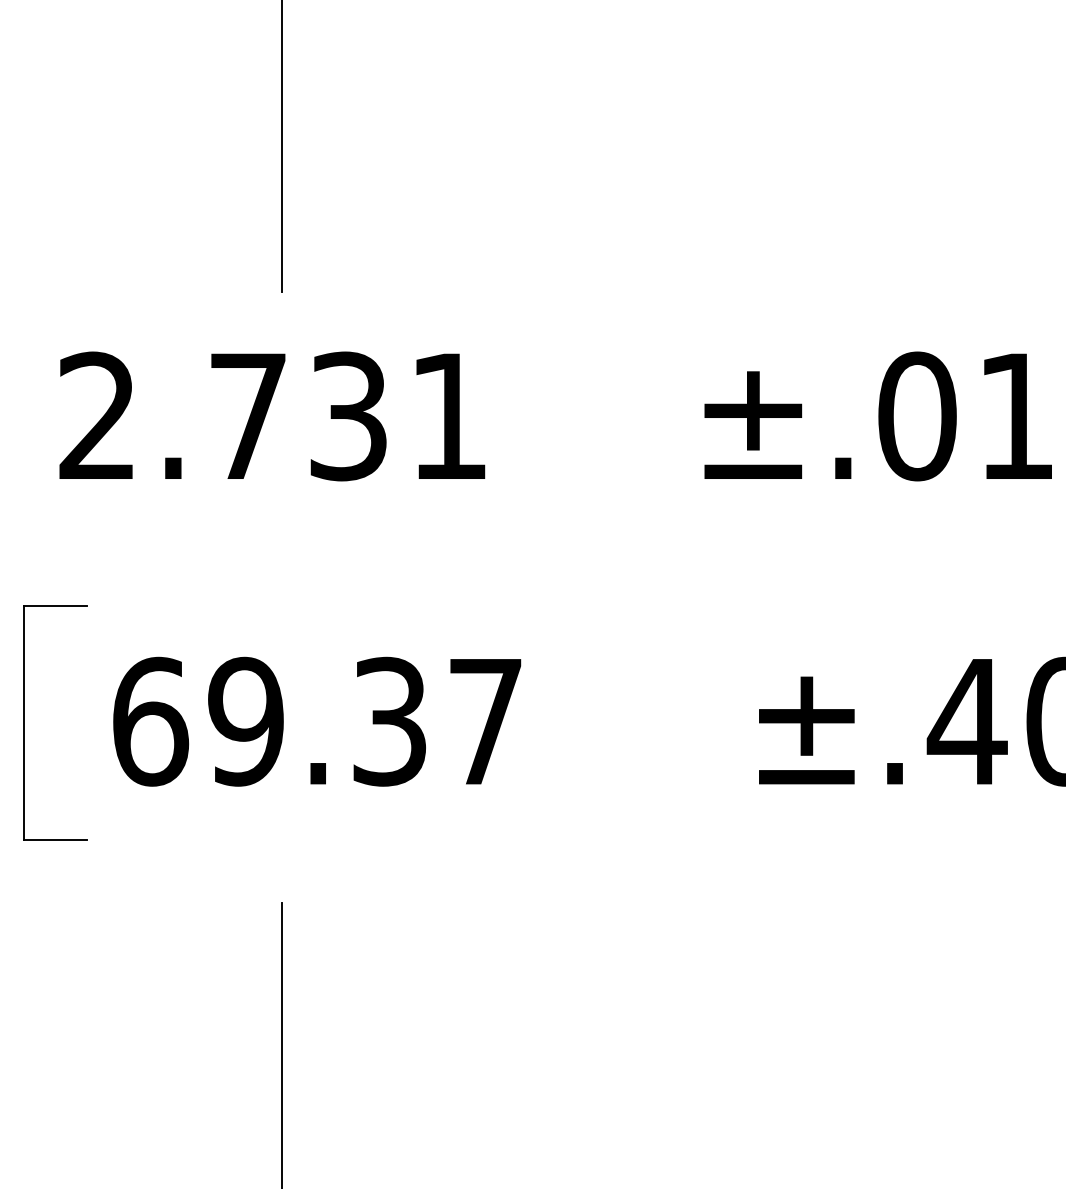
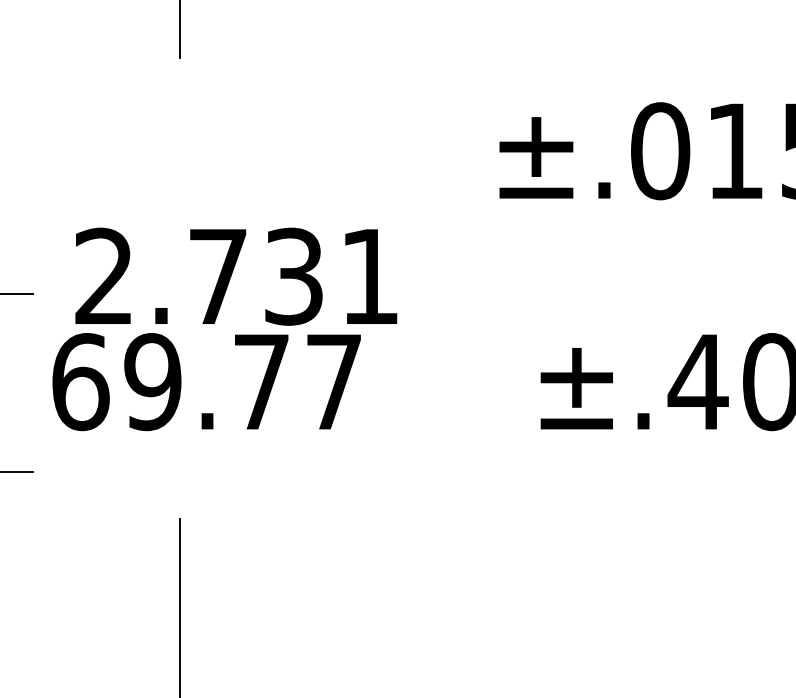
text: (272, 416) -> (236, 276), moved
text: (389, 721) -> (261, 381), 69.37 -> 69.77

